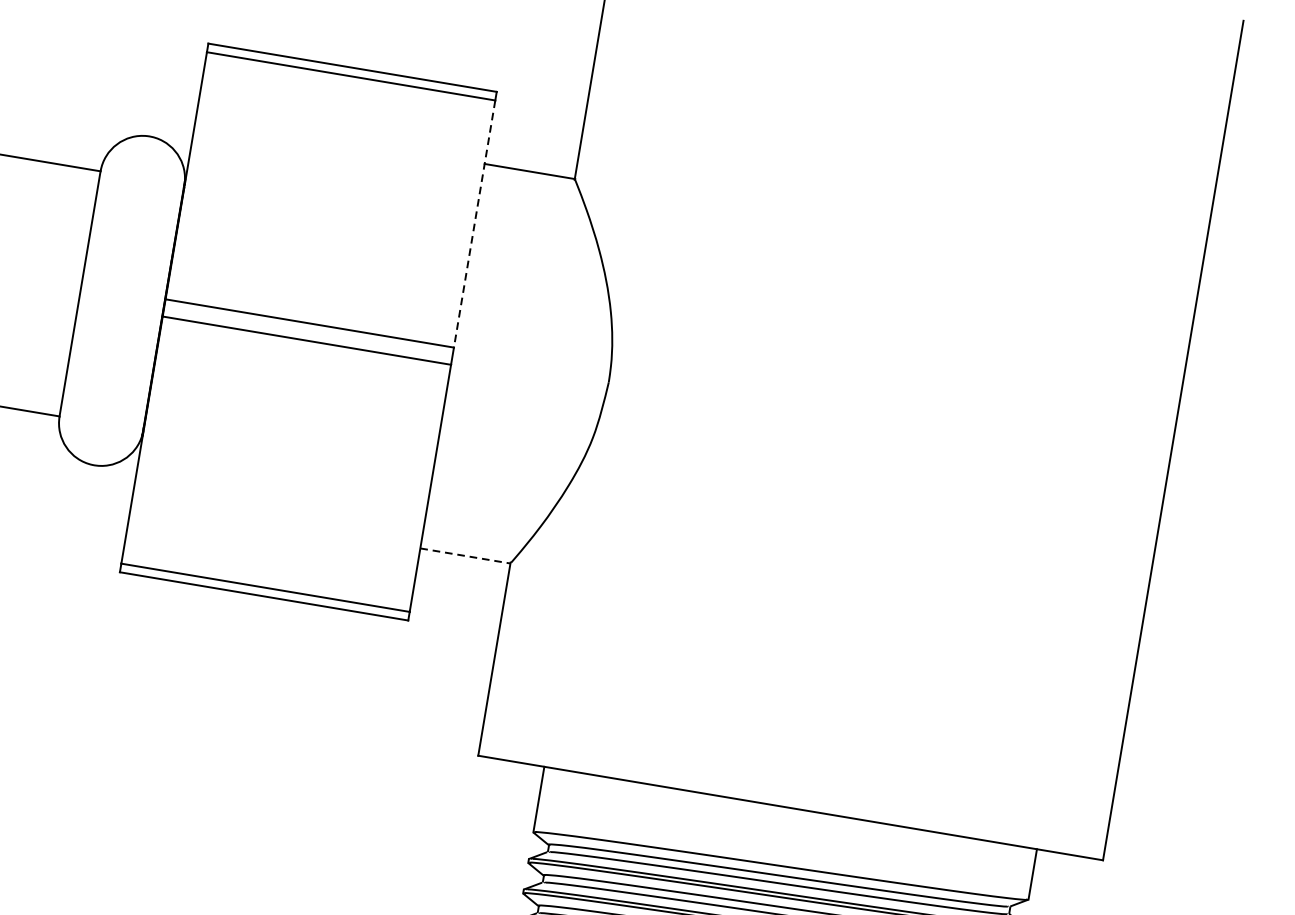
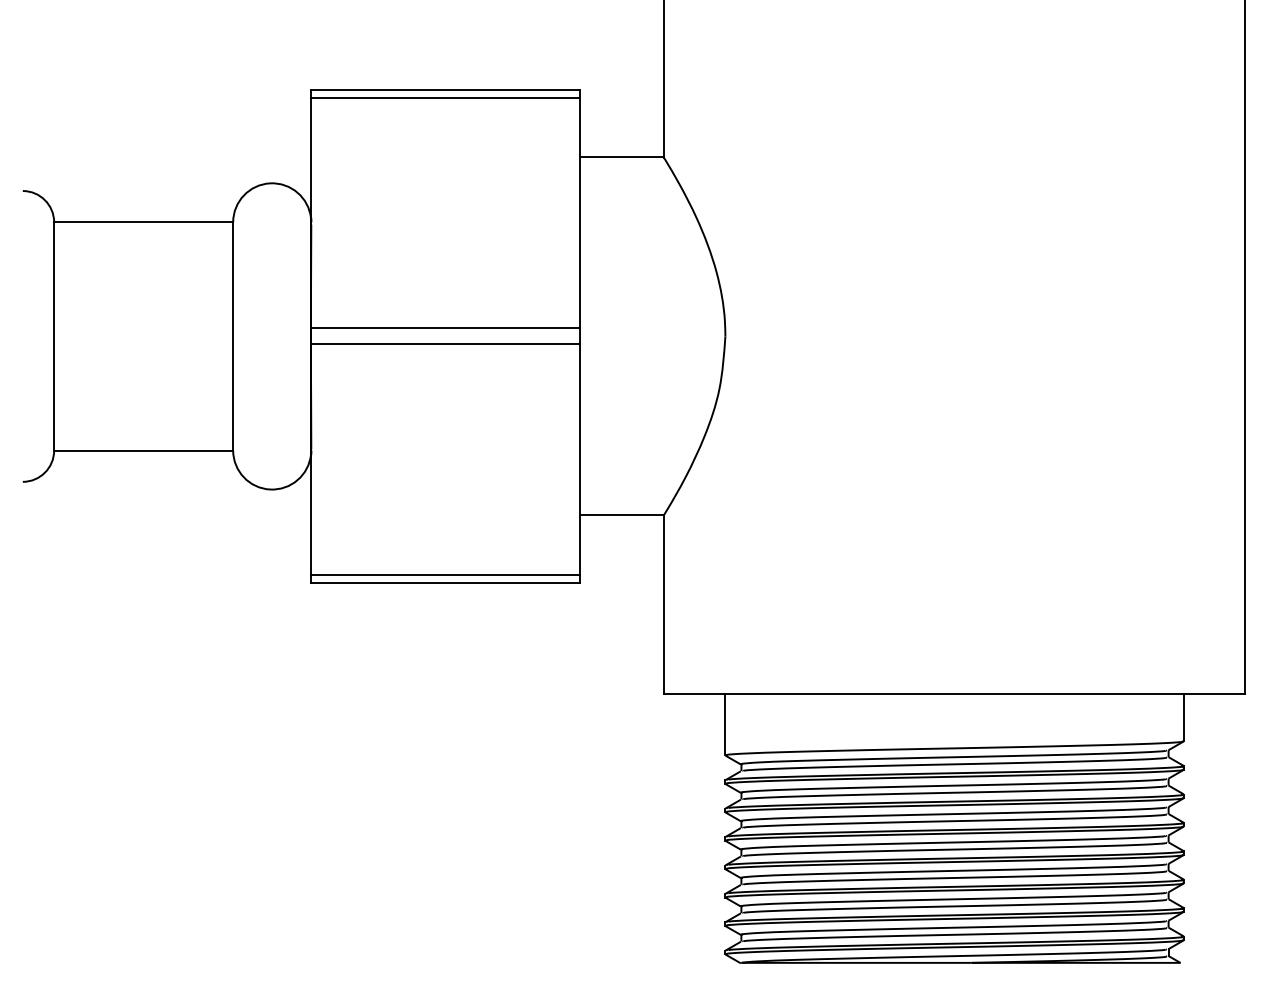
line: (474, 224) -> (579, 213), dashed -> solid
line: (466, 556) -> (622, 515), dashed -> solid

